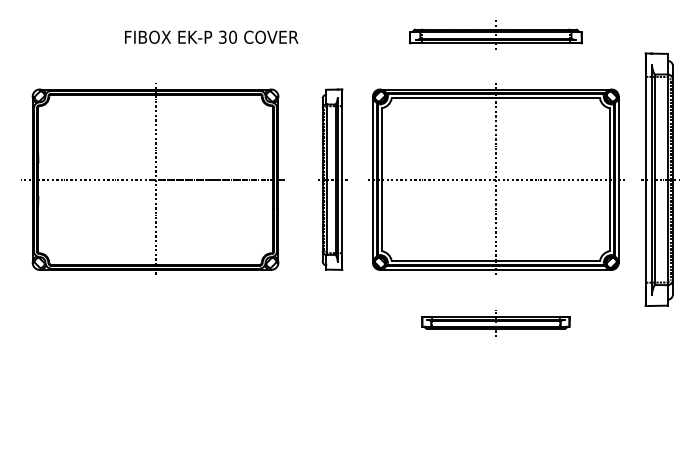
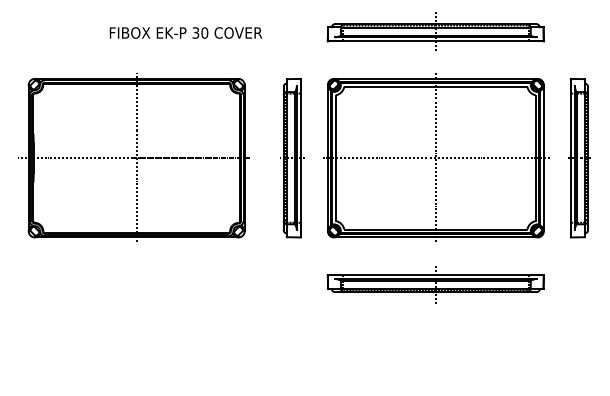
part: (495, 34) -> (435, 30), size x1.43
part: (658, 179) -> (578, 158), size x0.71
part: (495, 323) -> (435, 284), size x1.67

